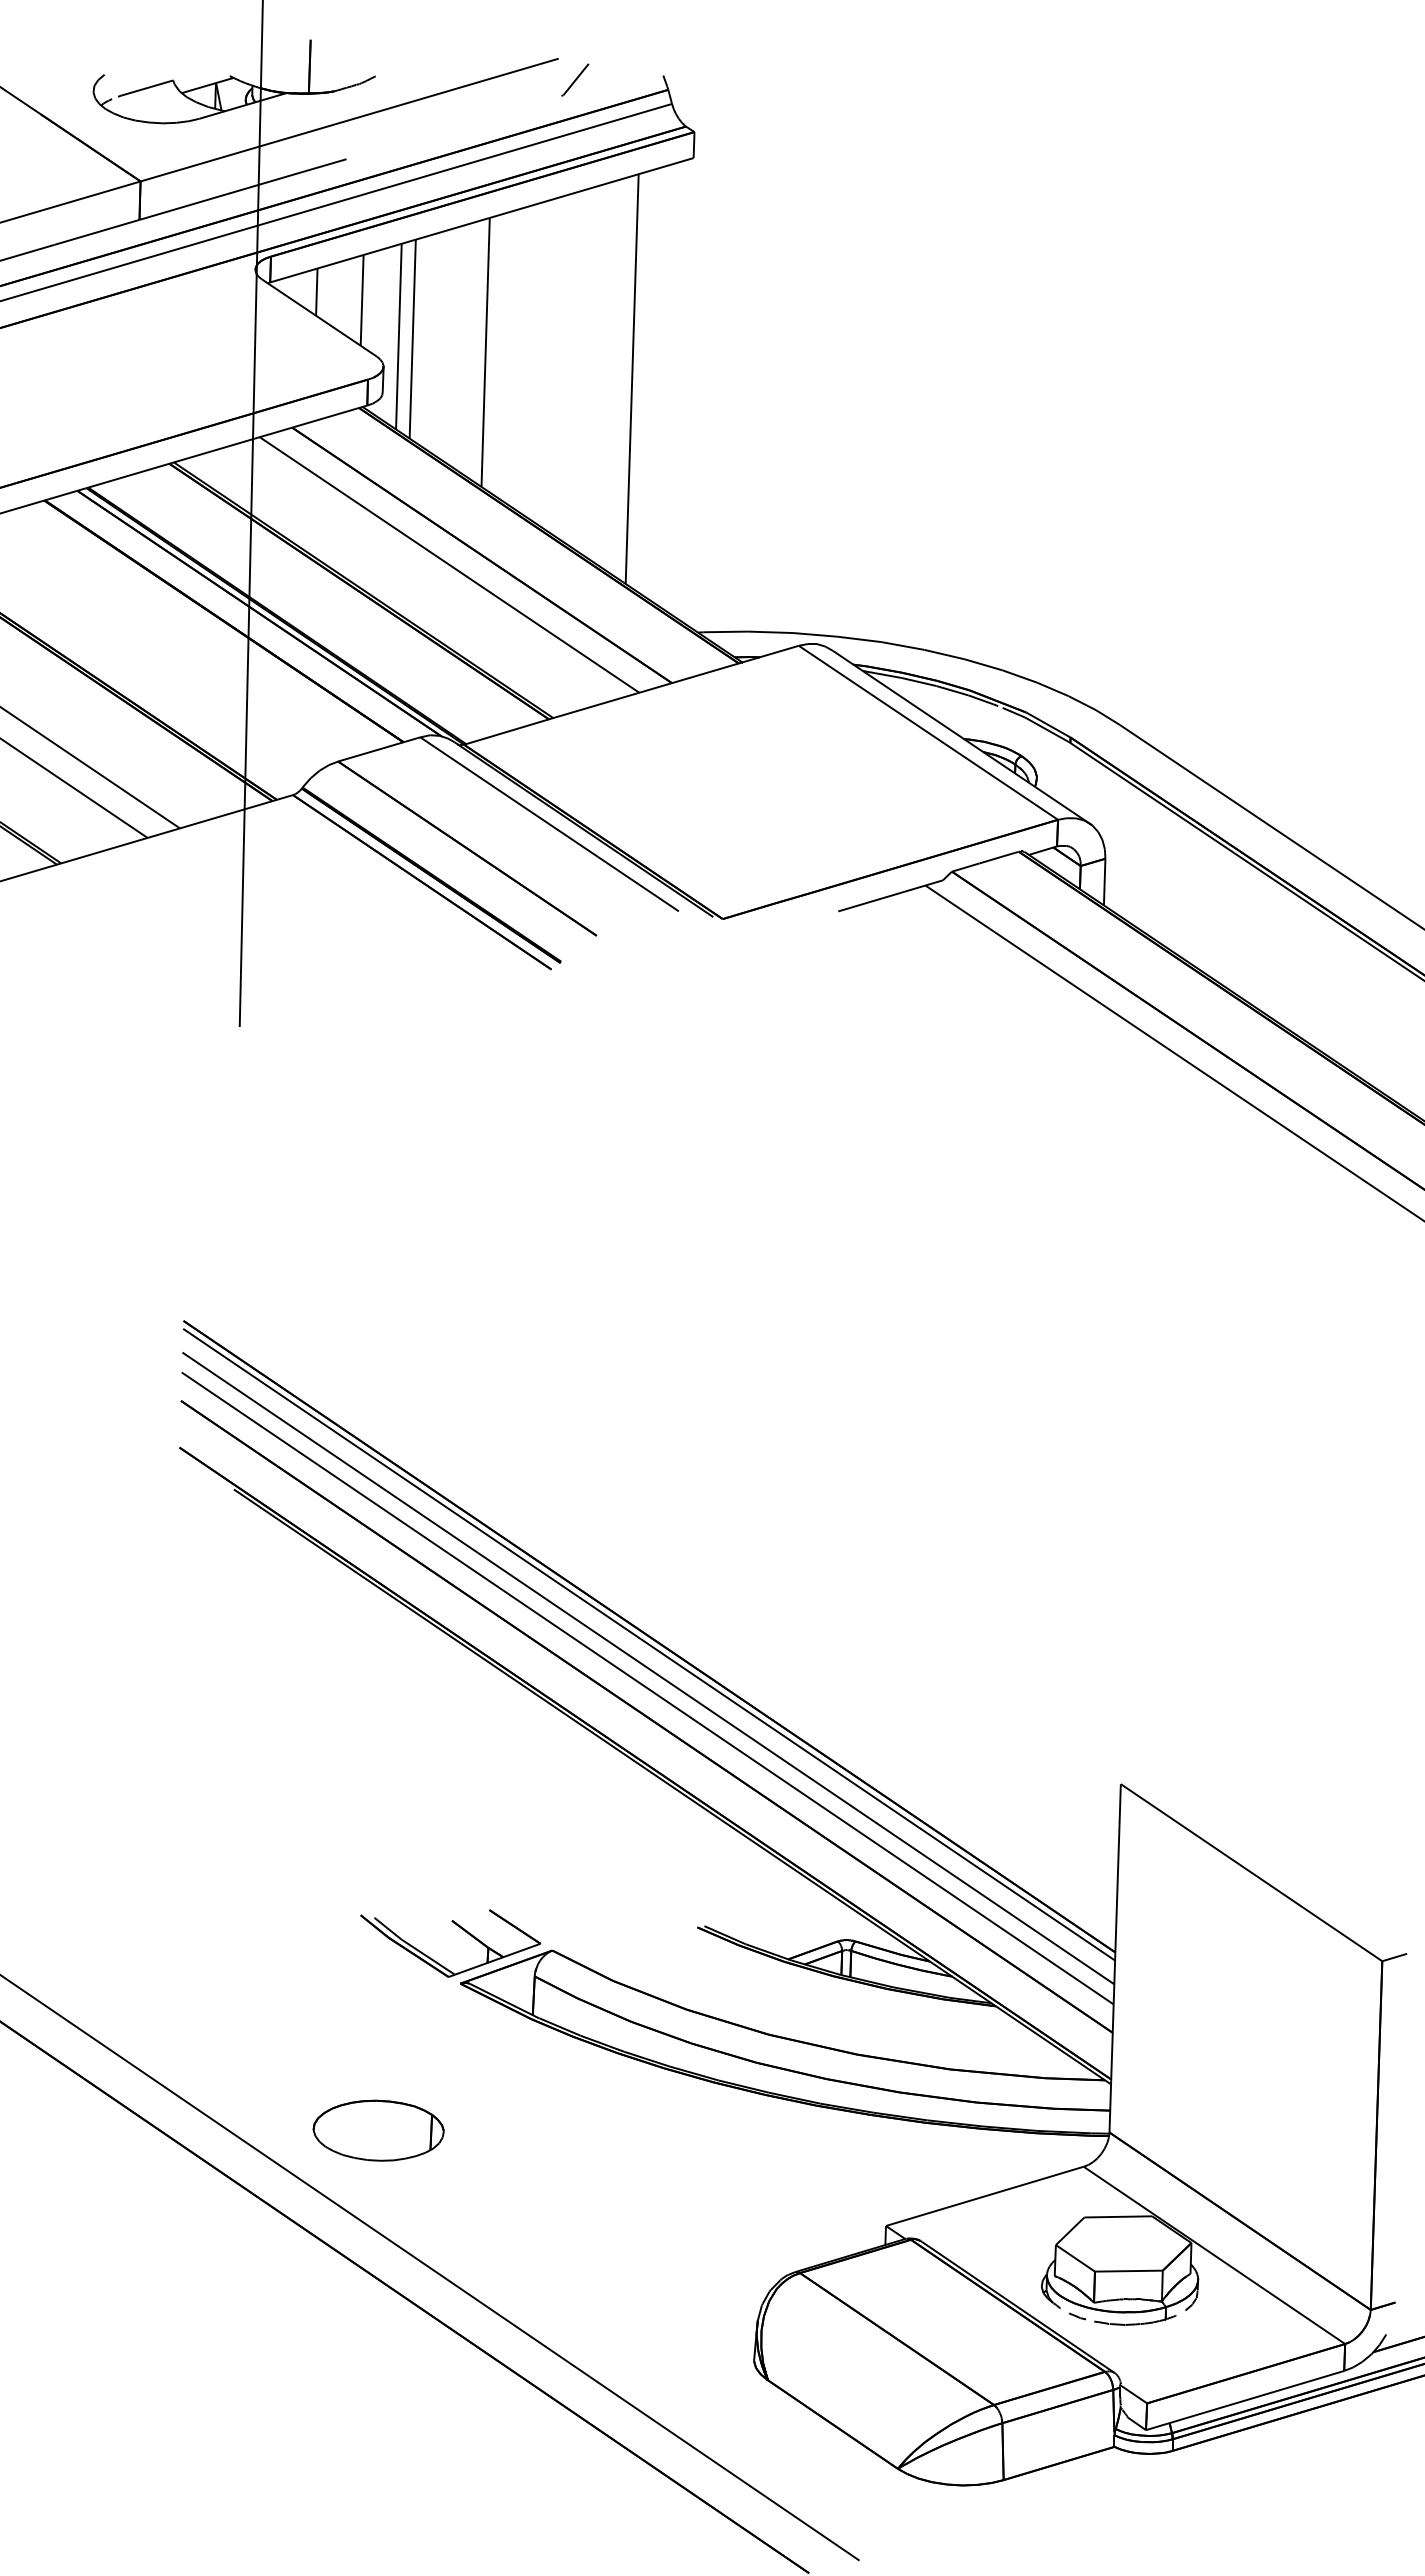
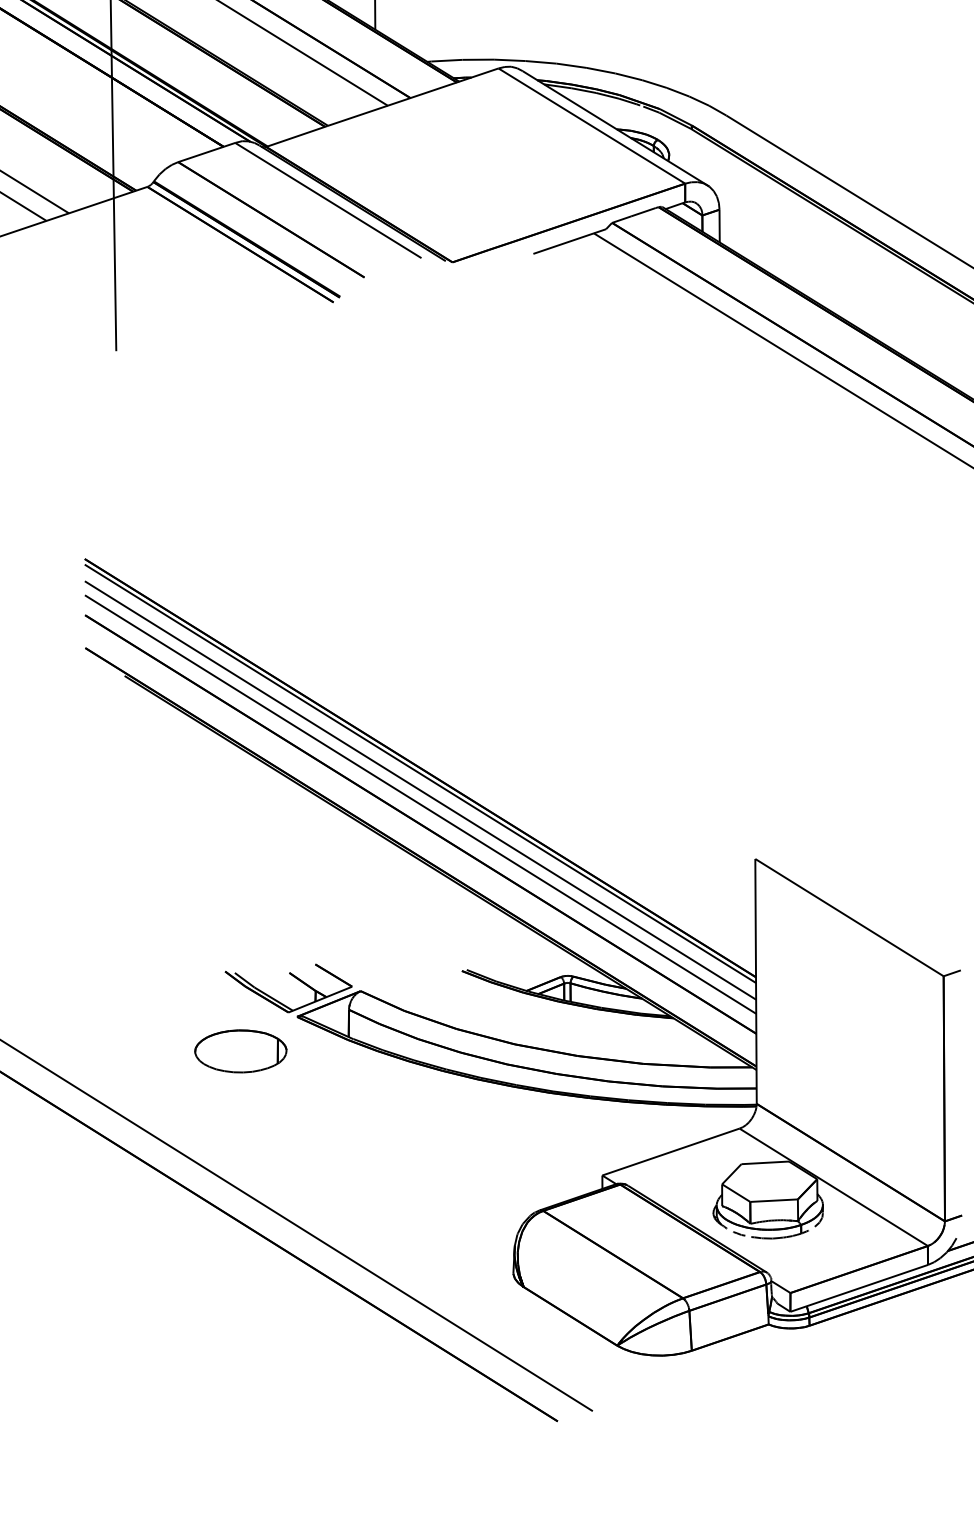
part: (378, 2130) -> (240, 1051), moved

